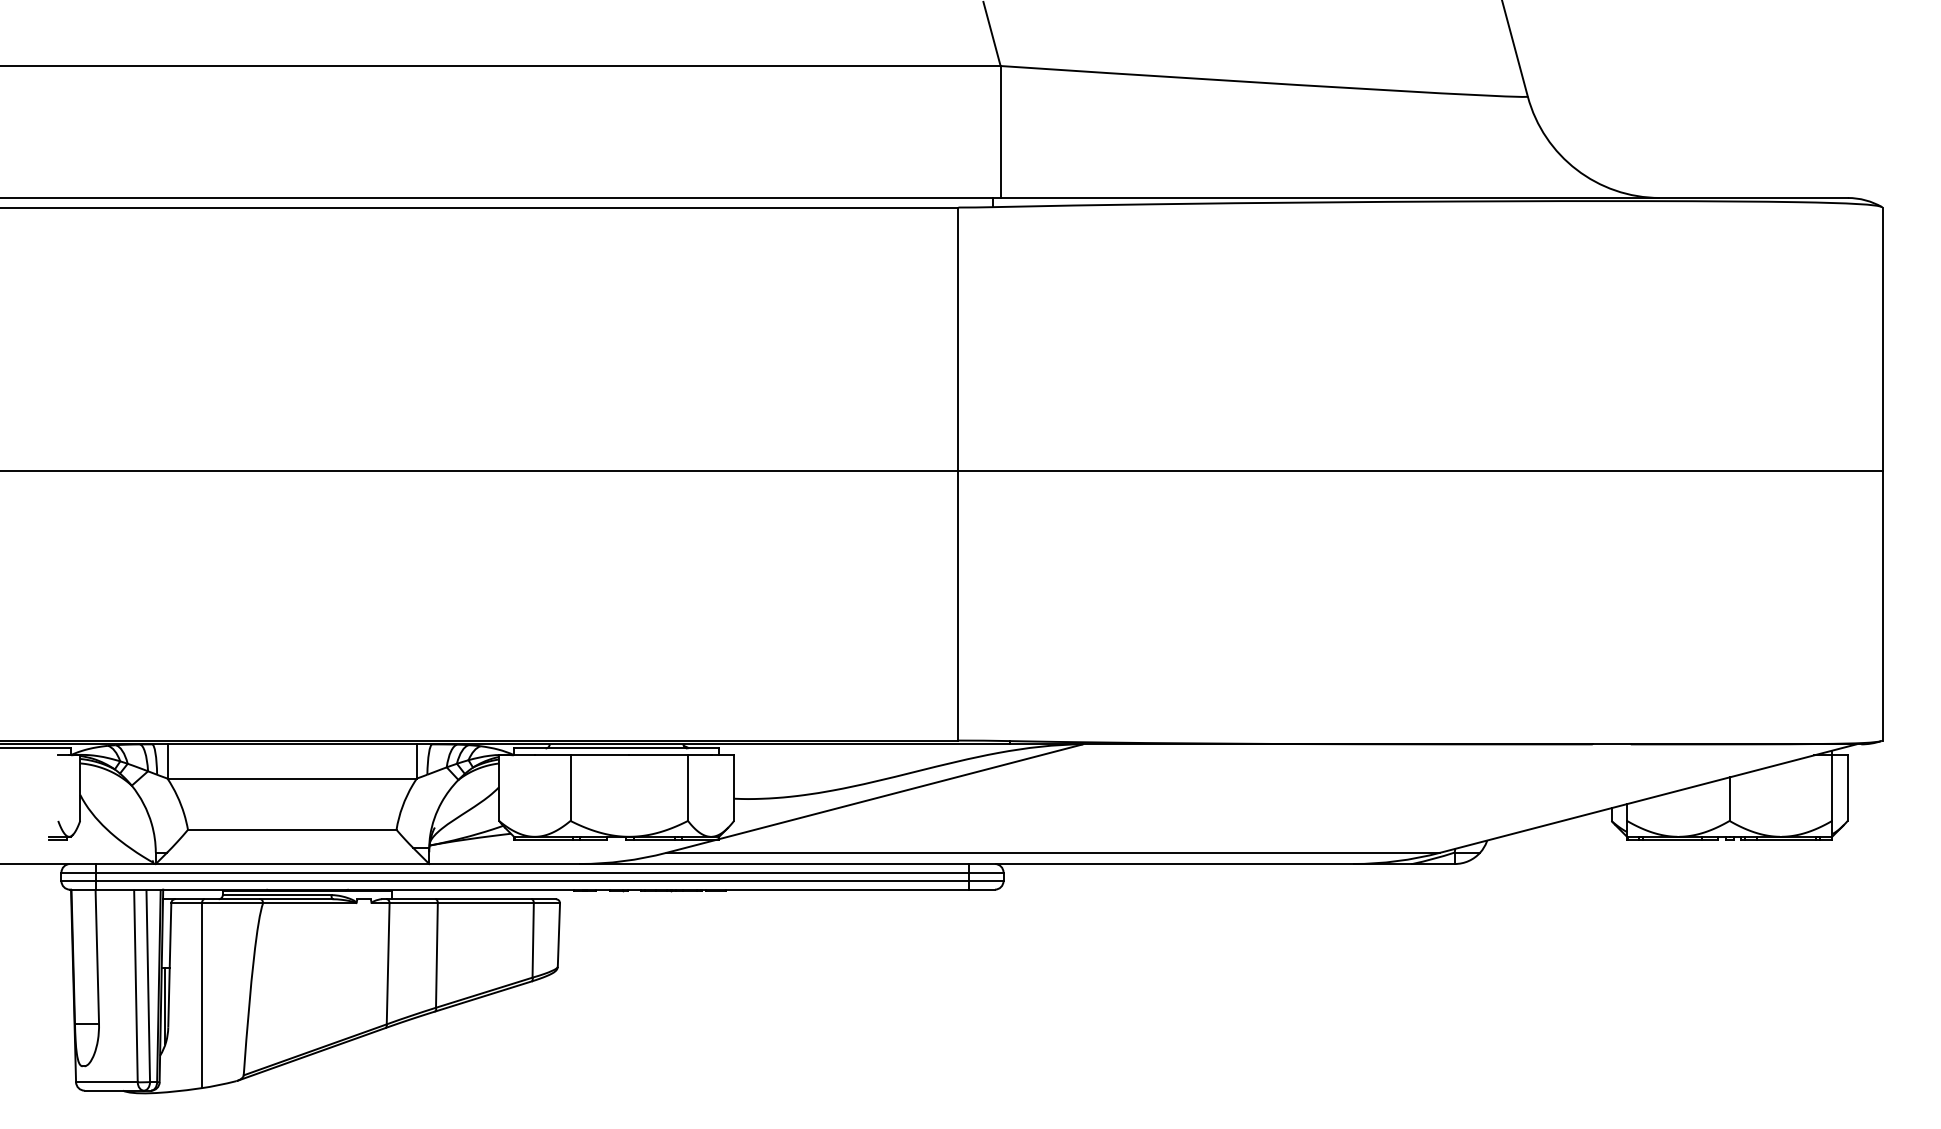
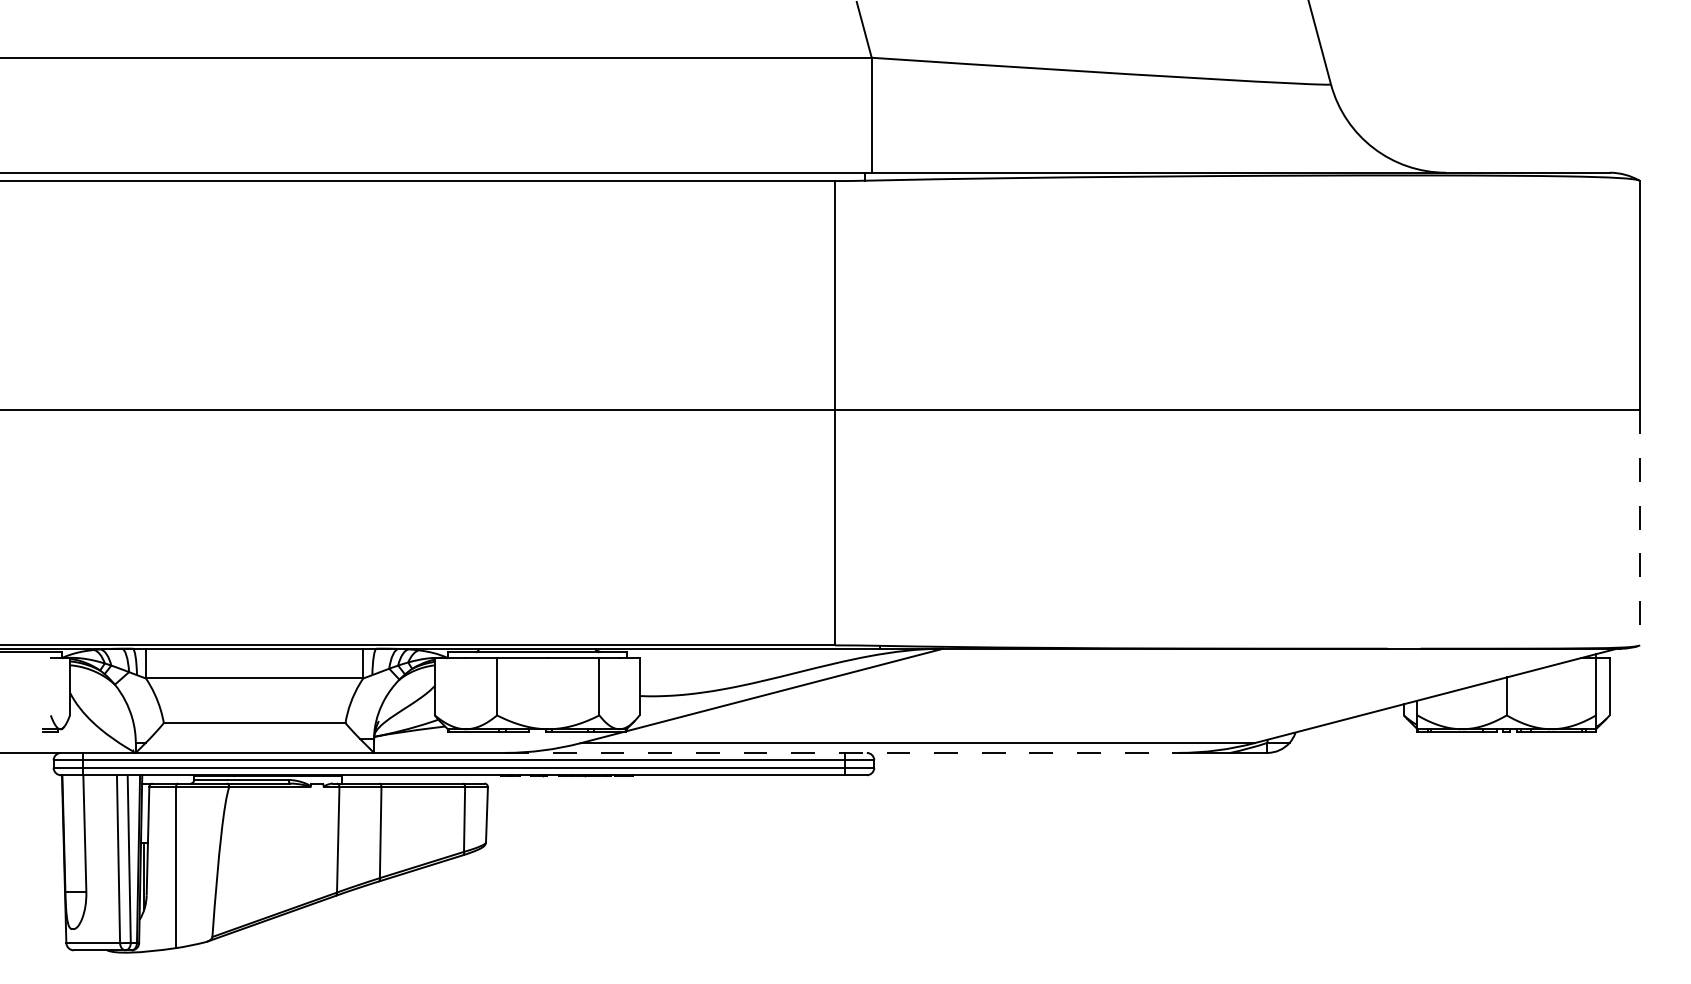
line: (1882, 605) -> (1639, 527), solid -> dashed
line: (966, 864) -> (842, 753), solid -> dashed

